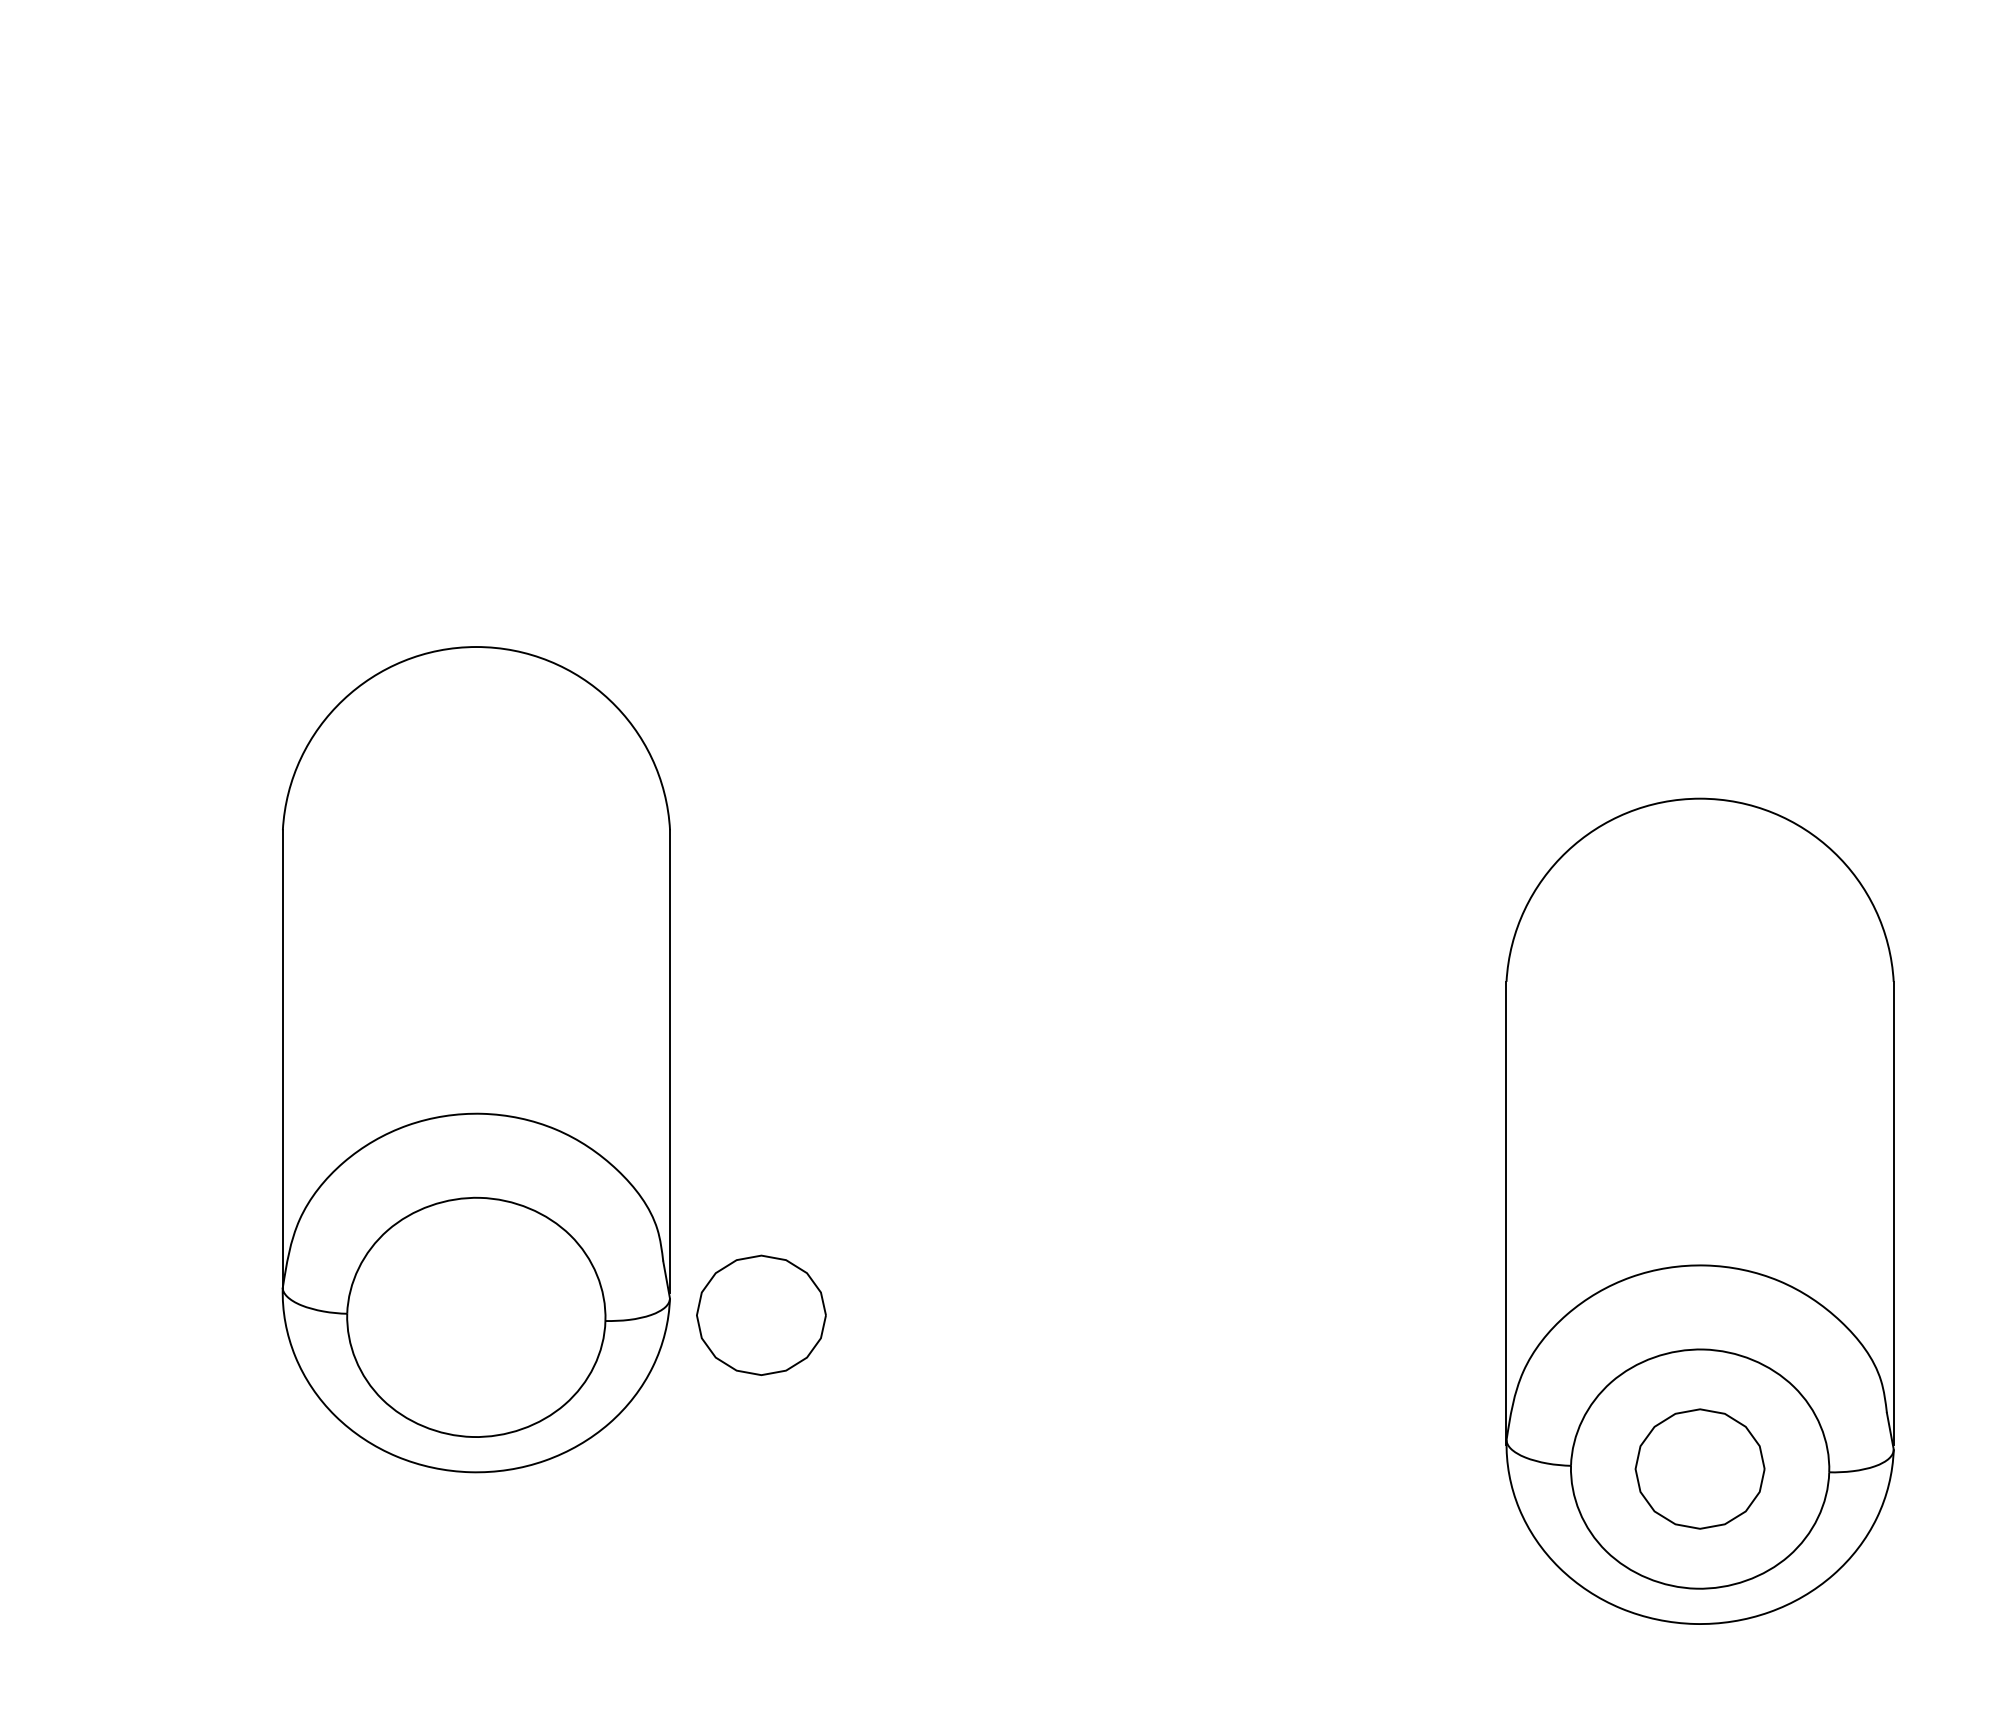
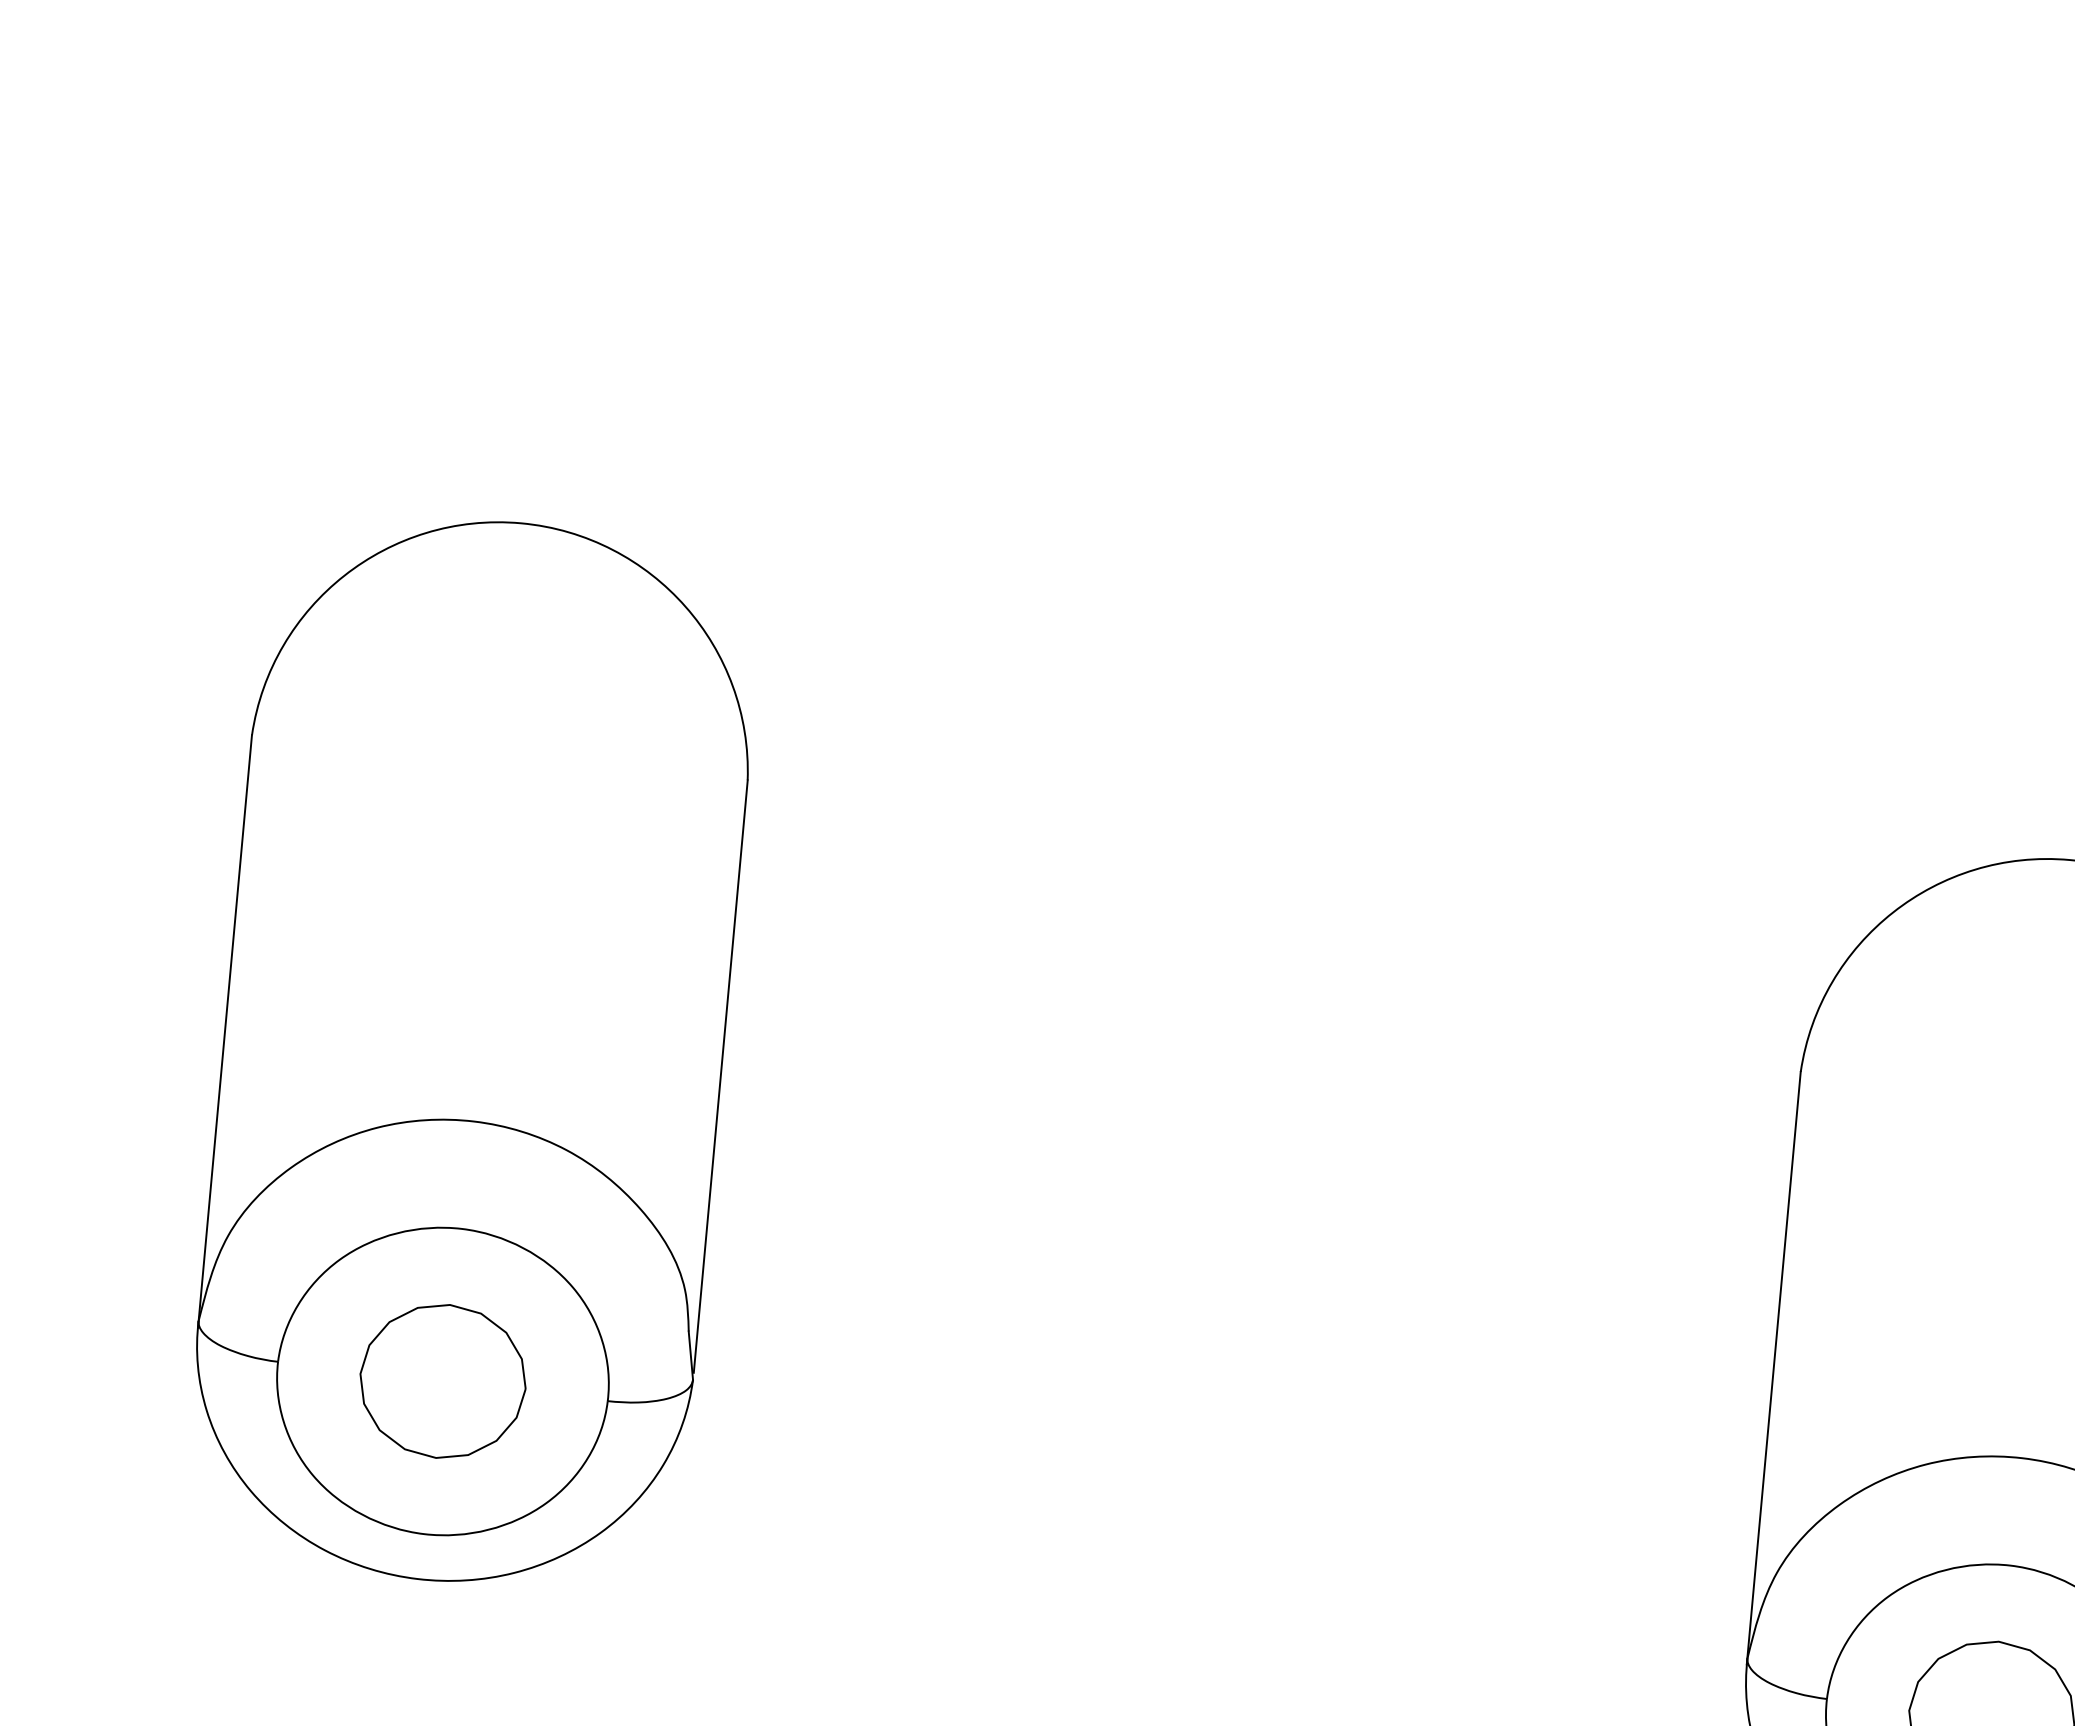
part: (761, 1314) -> (443, 1380), moved

